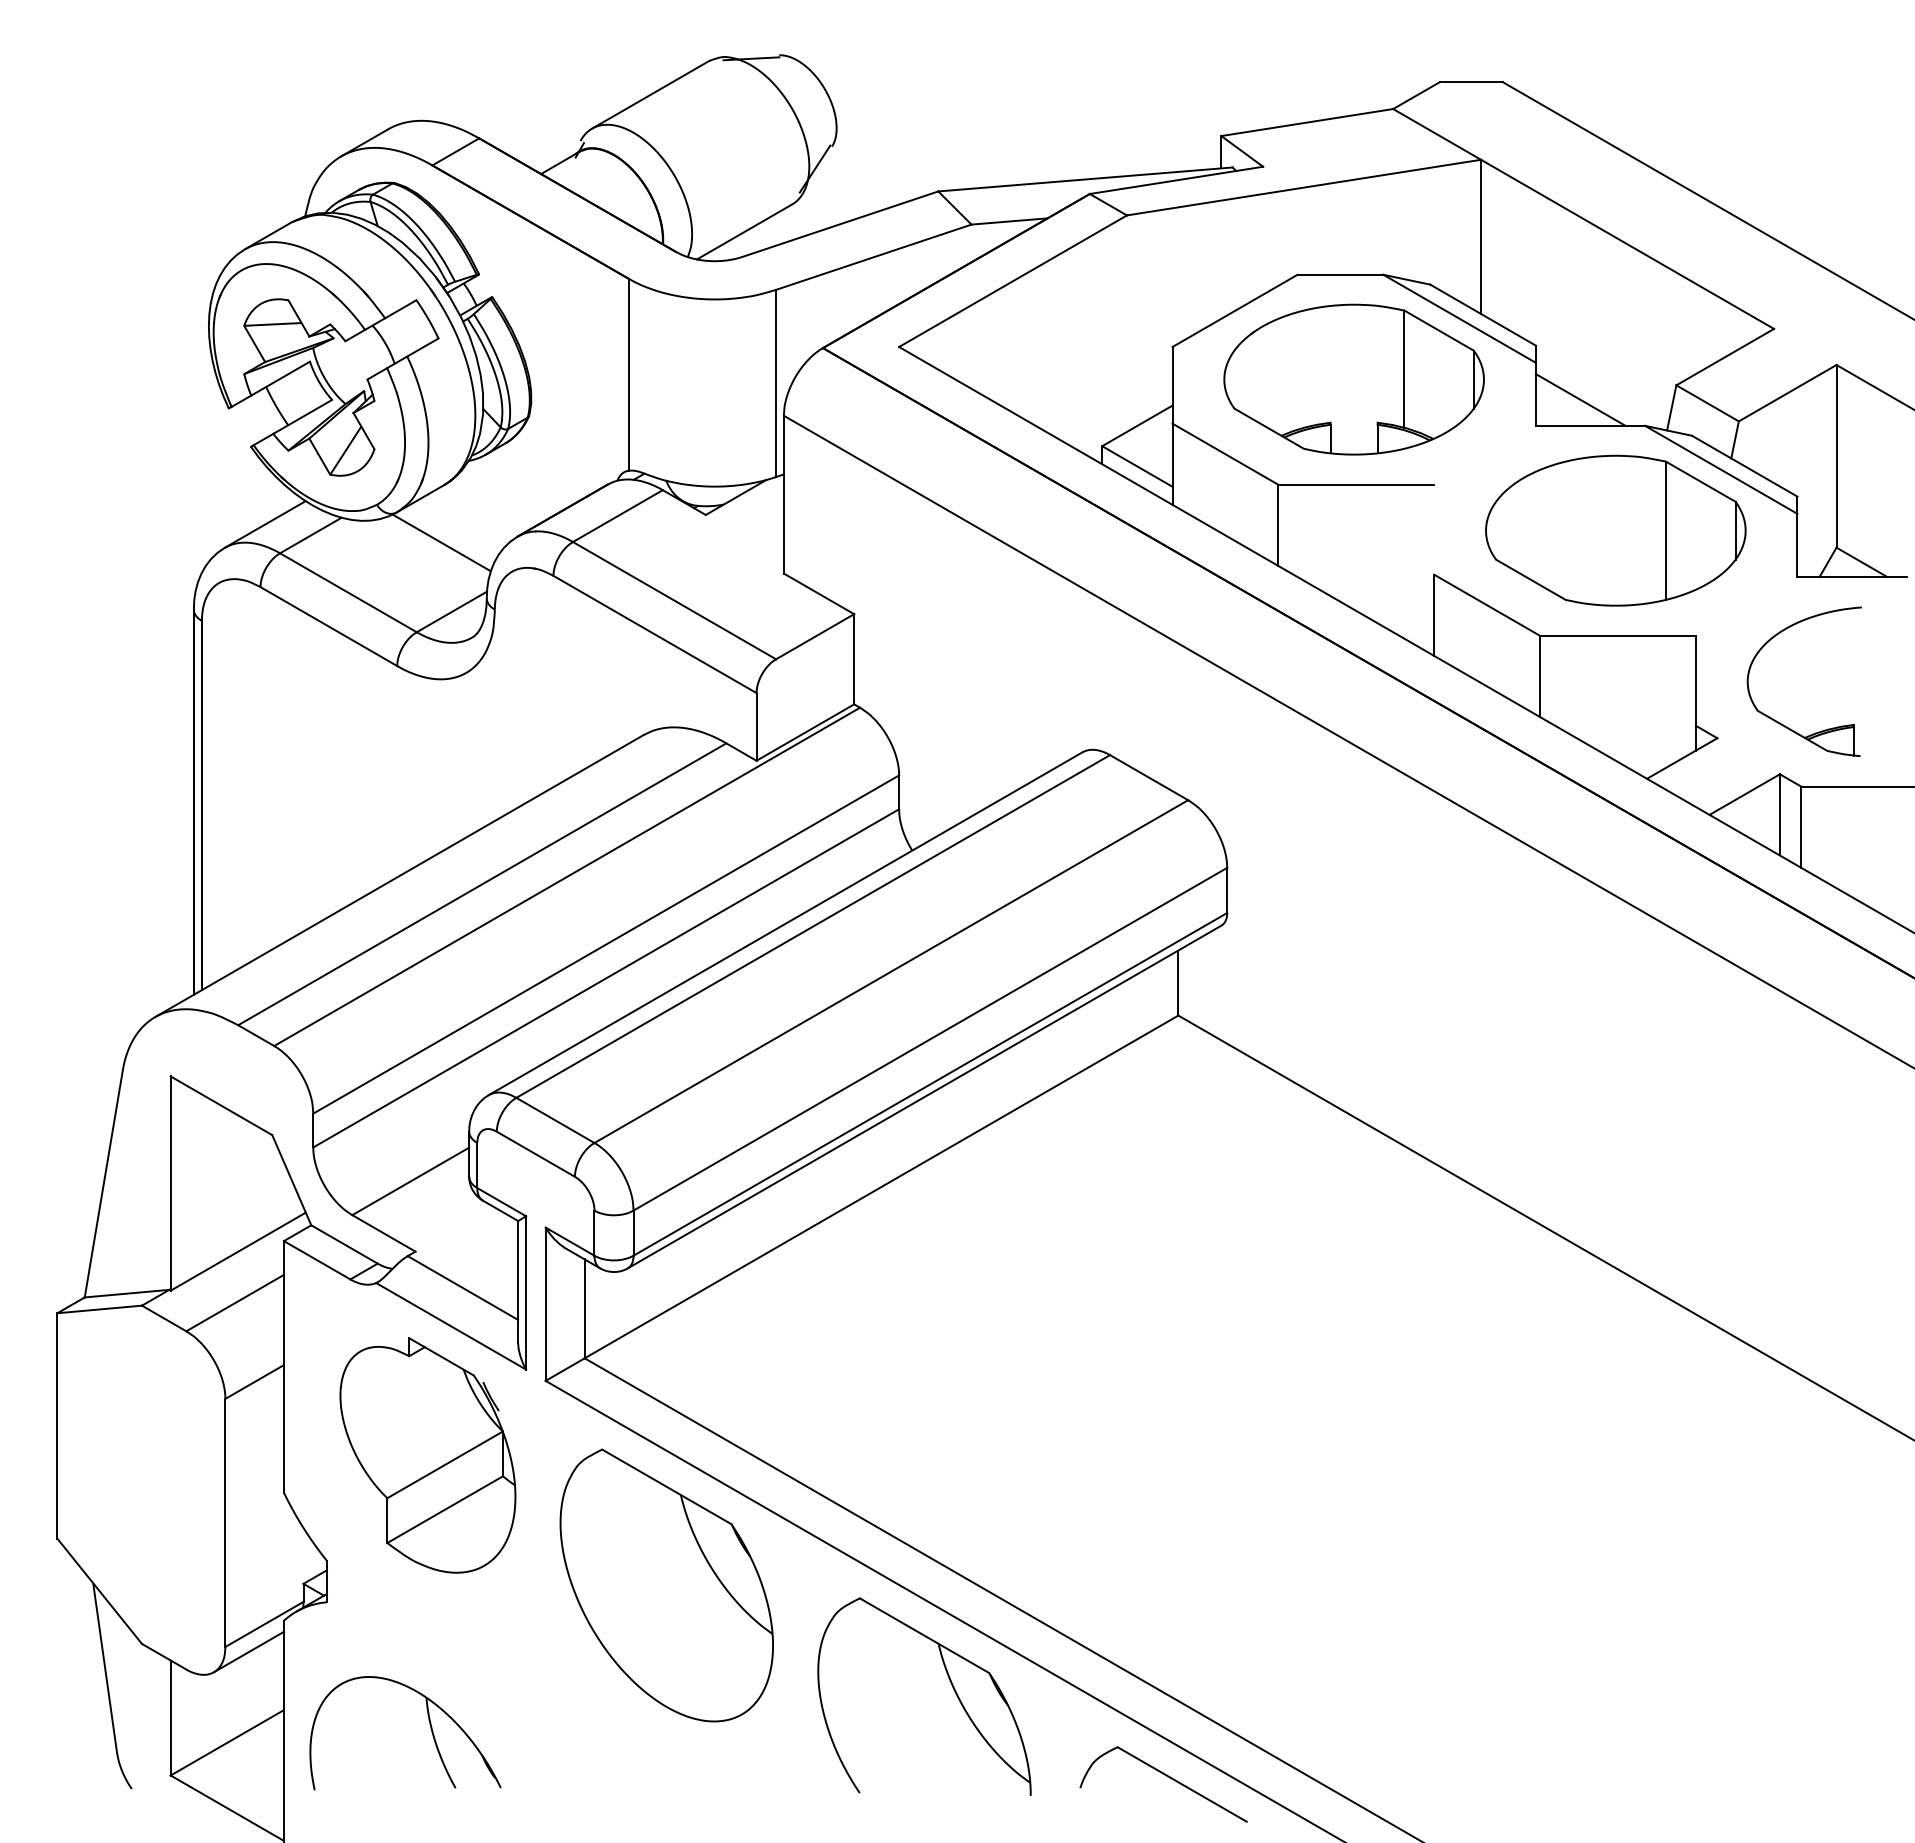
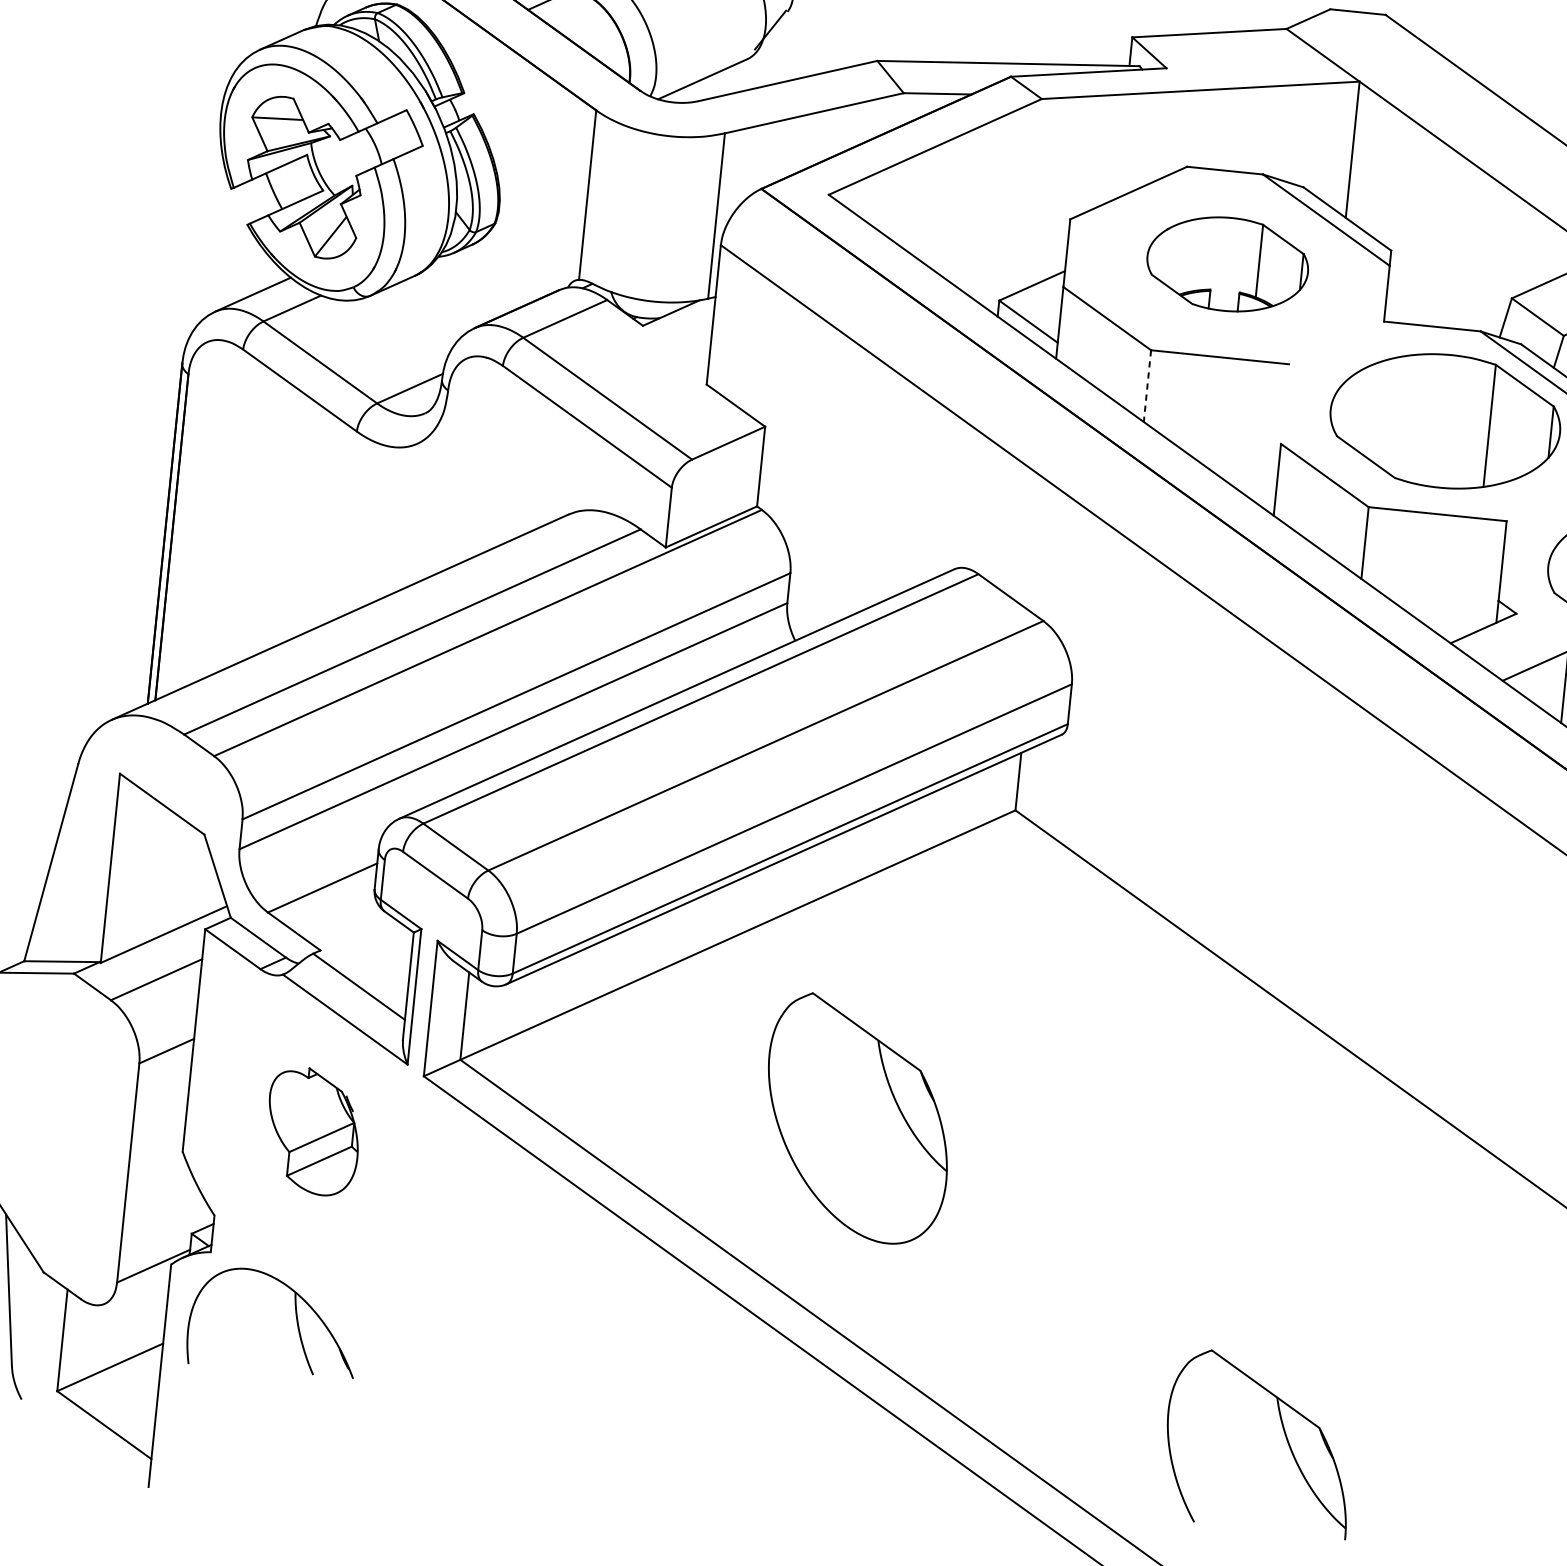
part: (1353, 379) -> (1227, 264), size x0.7
line: (1580, 399) -> (1425, 302), removed
line: (1277, 525) -> (1147, 386), solid -> dashed
line: (441, 542) -> (407, 326), removed
part: (427, 1455) -> (312, 1131), size x0.6
part: (666, 1585) -> (857, 1119), moved
line: (248, 1651) -> (137, 1288), removed
part: (950, 1683) -> (1284, 1433), moved
part: (430, 1729) -> (296, 1320), moved
part: (1167, 1777) -> (937, 1482), removed

